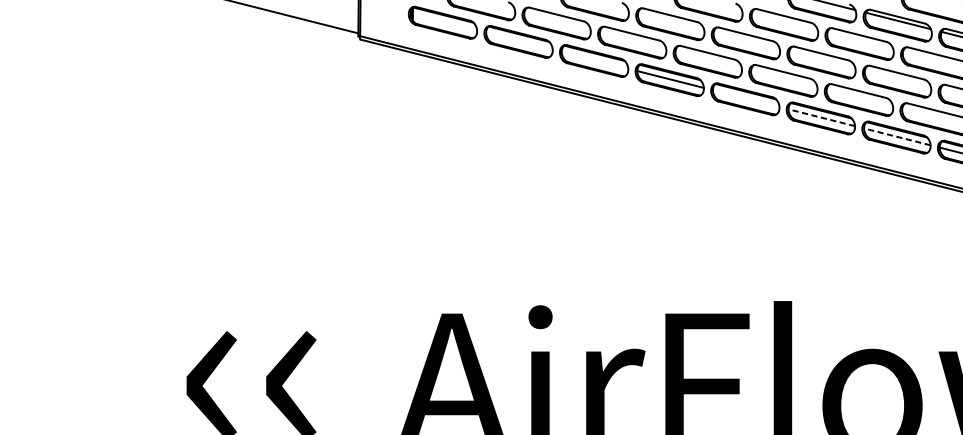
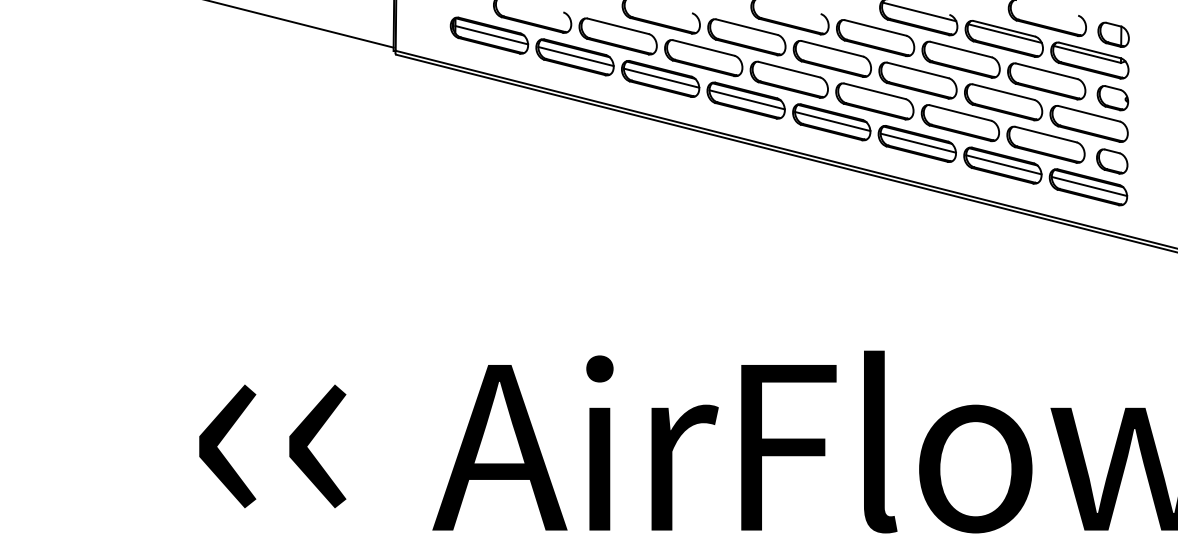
line: (444, 22) -> (491, 35), added
line: (518, 41) -> (575, 56), added
line: (594, 59) -> (661, 77), added
line: (745, 98) -> (832, 121), added
line: (821, 118) -> (918, 143), dashed -> solid
line: (897, 136) -> (1003, 164), dashed -> solid

